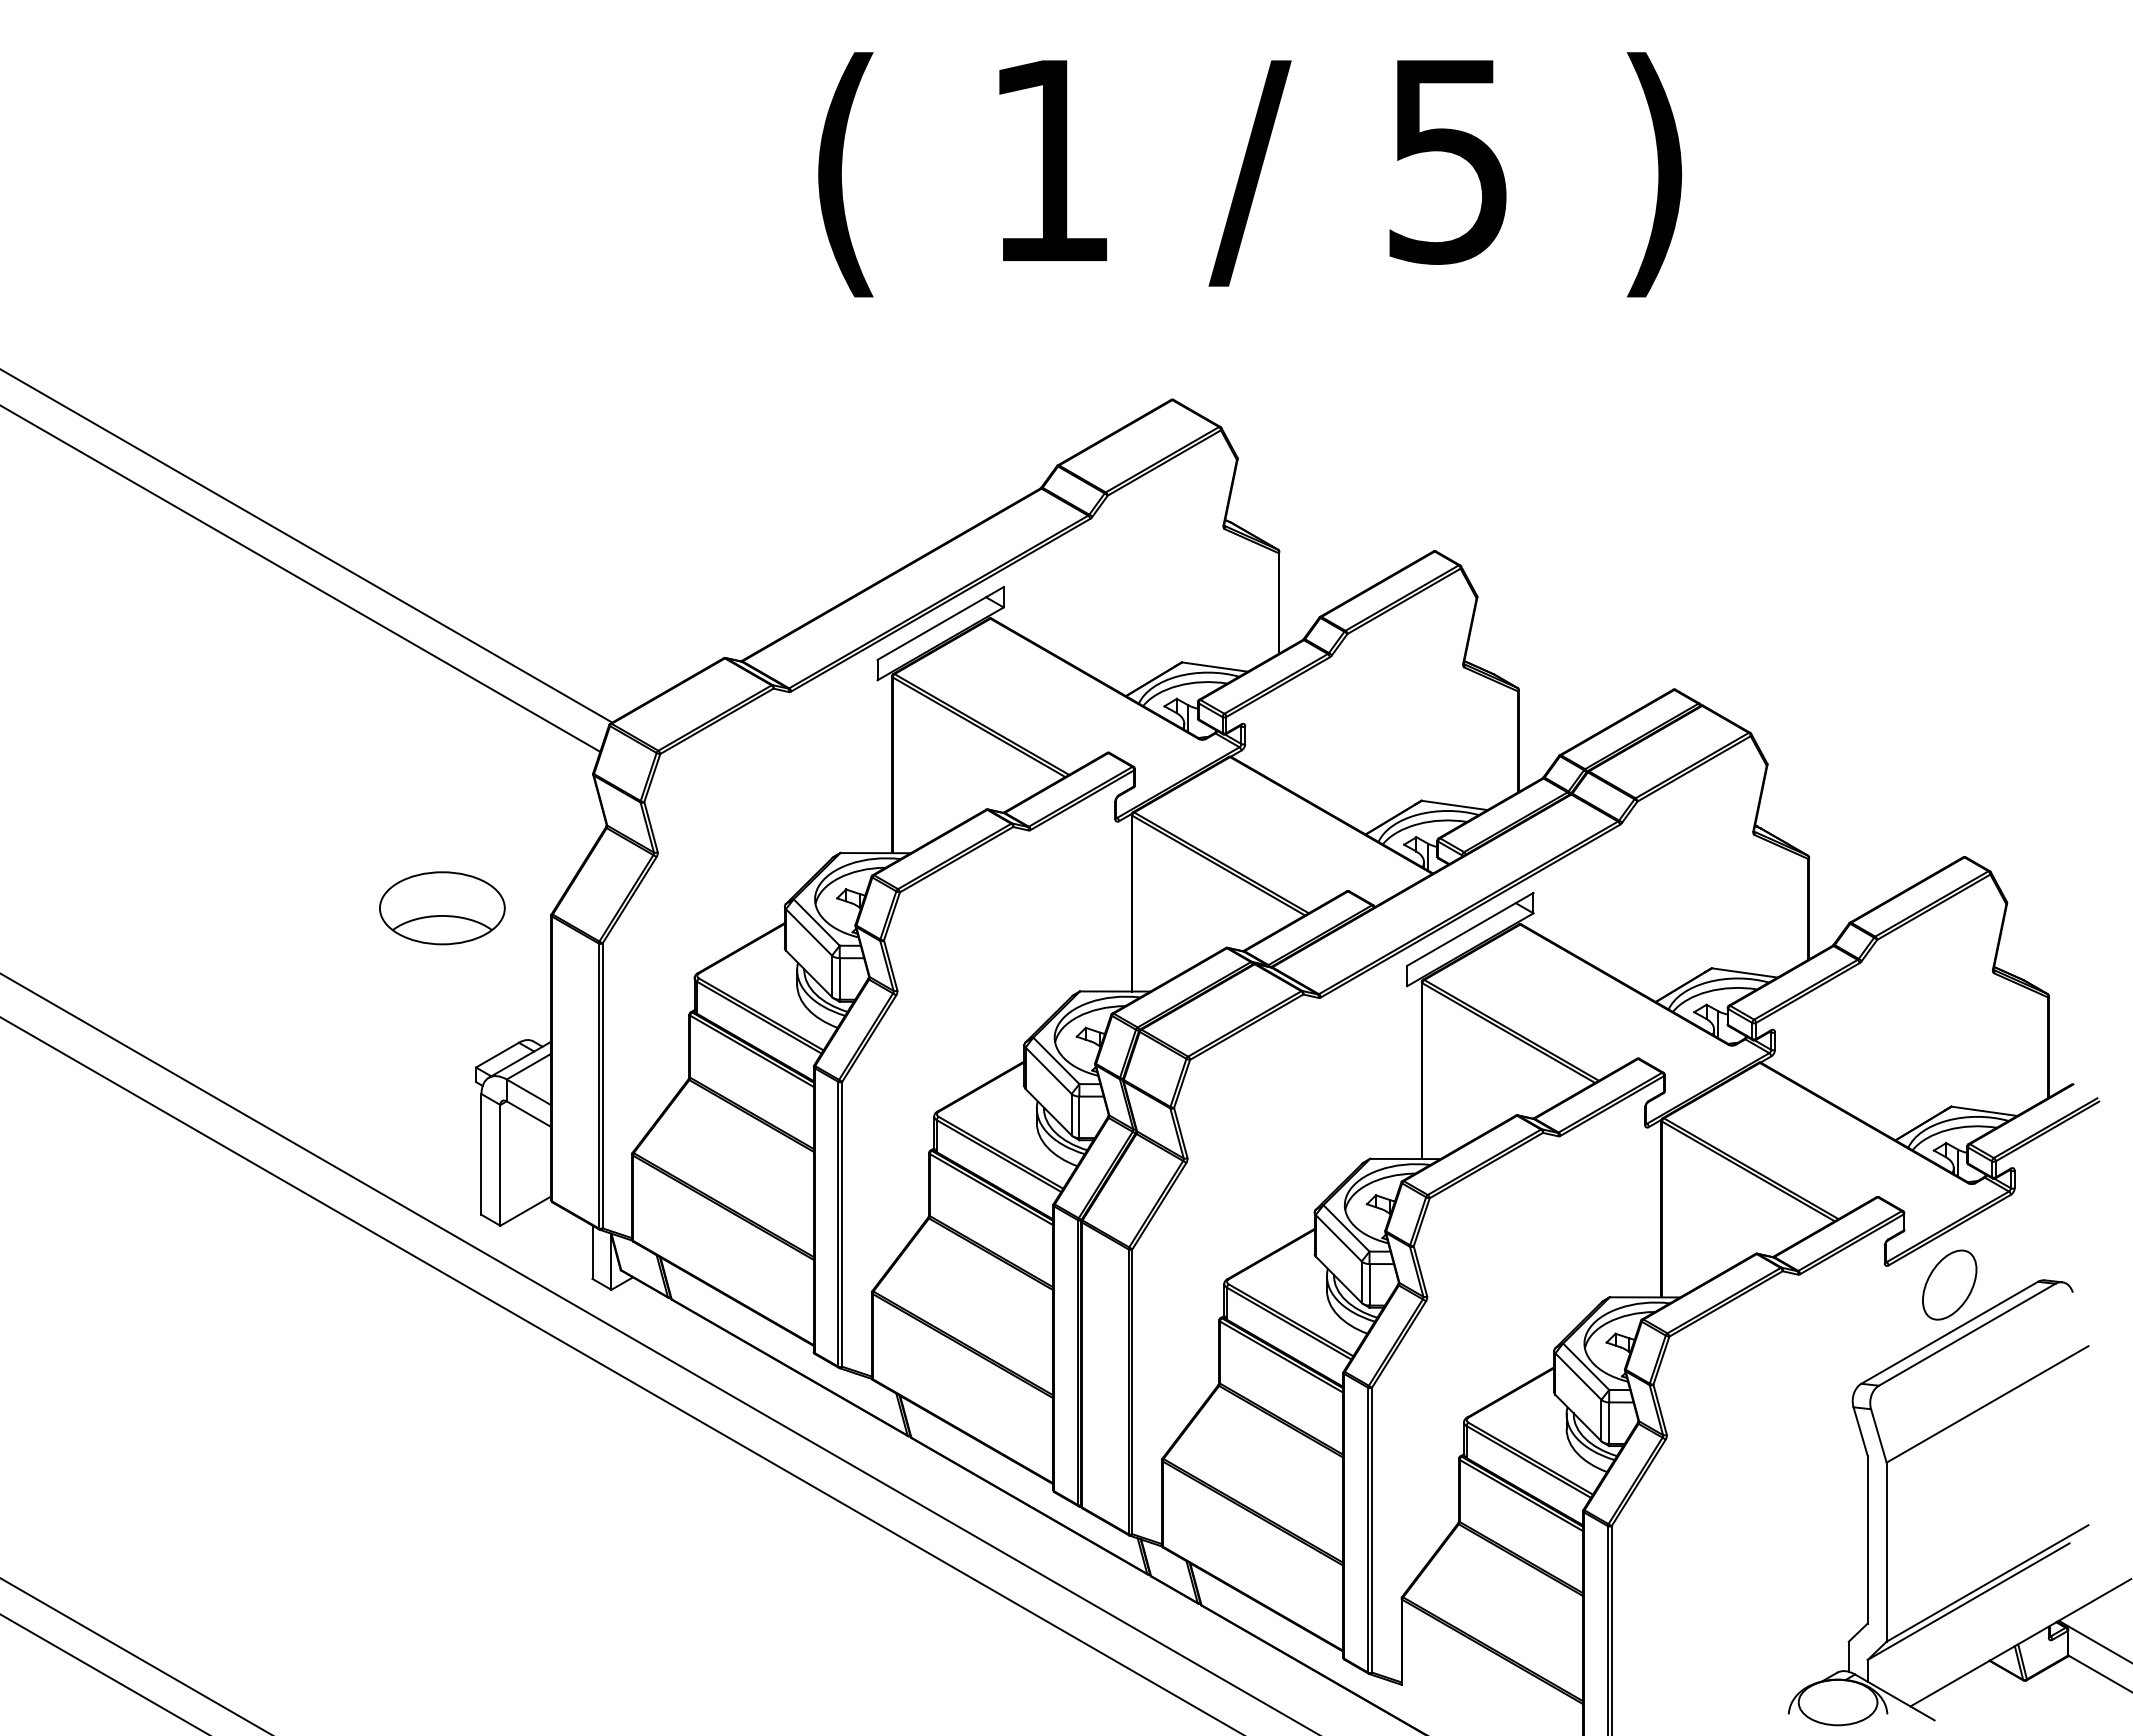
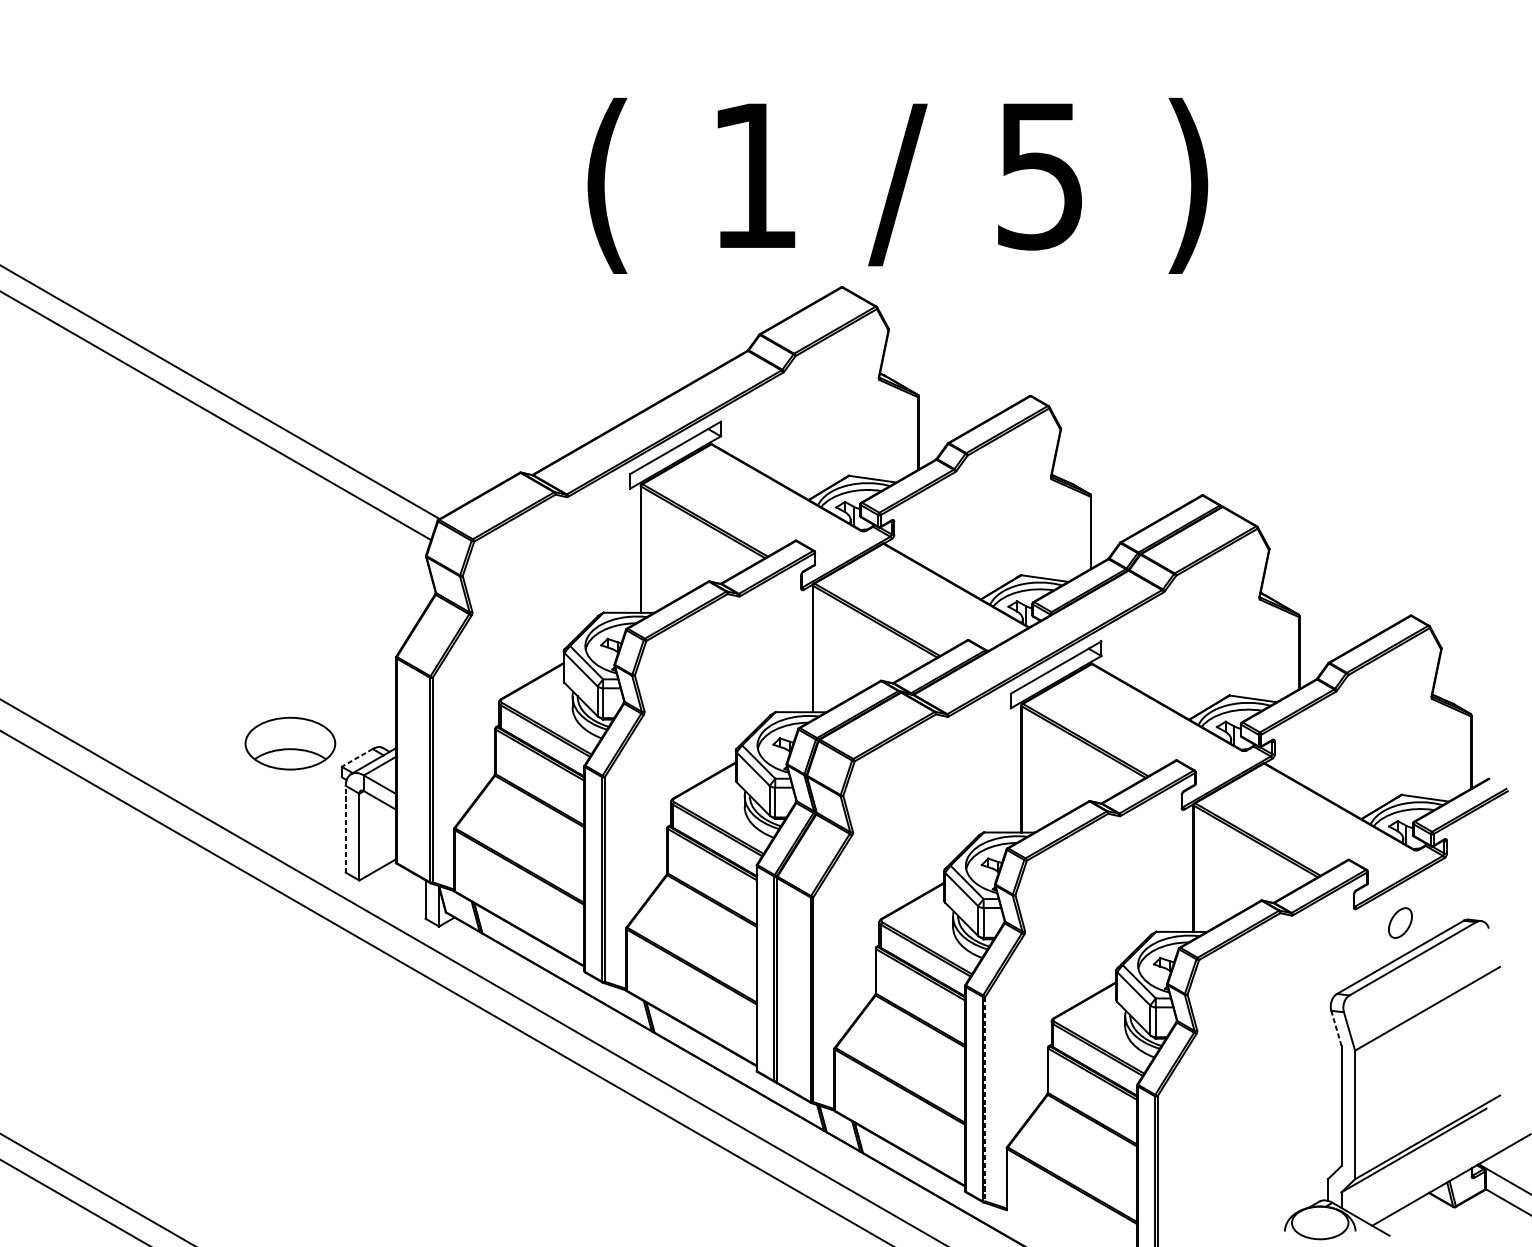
text: (1249, 174) -> (897, 185), moved
part: (442, 908) -> (290, 743), moved
line: (497, 1055) -> (357, 758), solid -> dashed
line: (481, 1153) -> (345, 828), solid -> dashed
part: (1949, 1284) -> (1400, 922), size x0.6
line: (1860, 1431) -> (1336, 1028), solid -> dashed
line: (1372, 1530) -> (985, 1099), solid -> dashed

